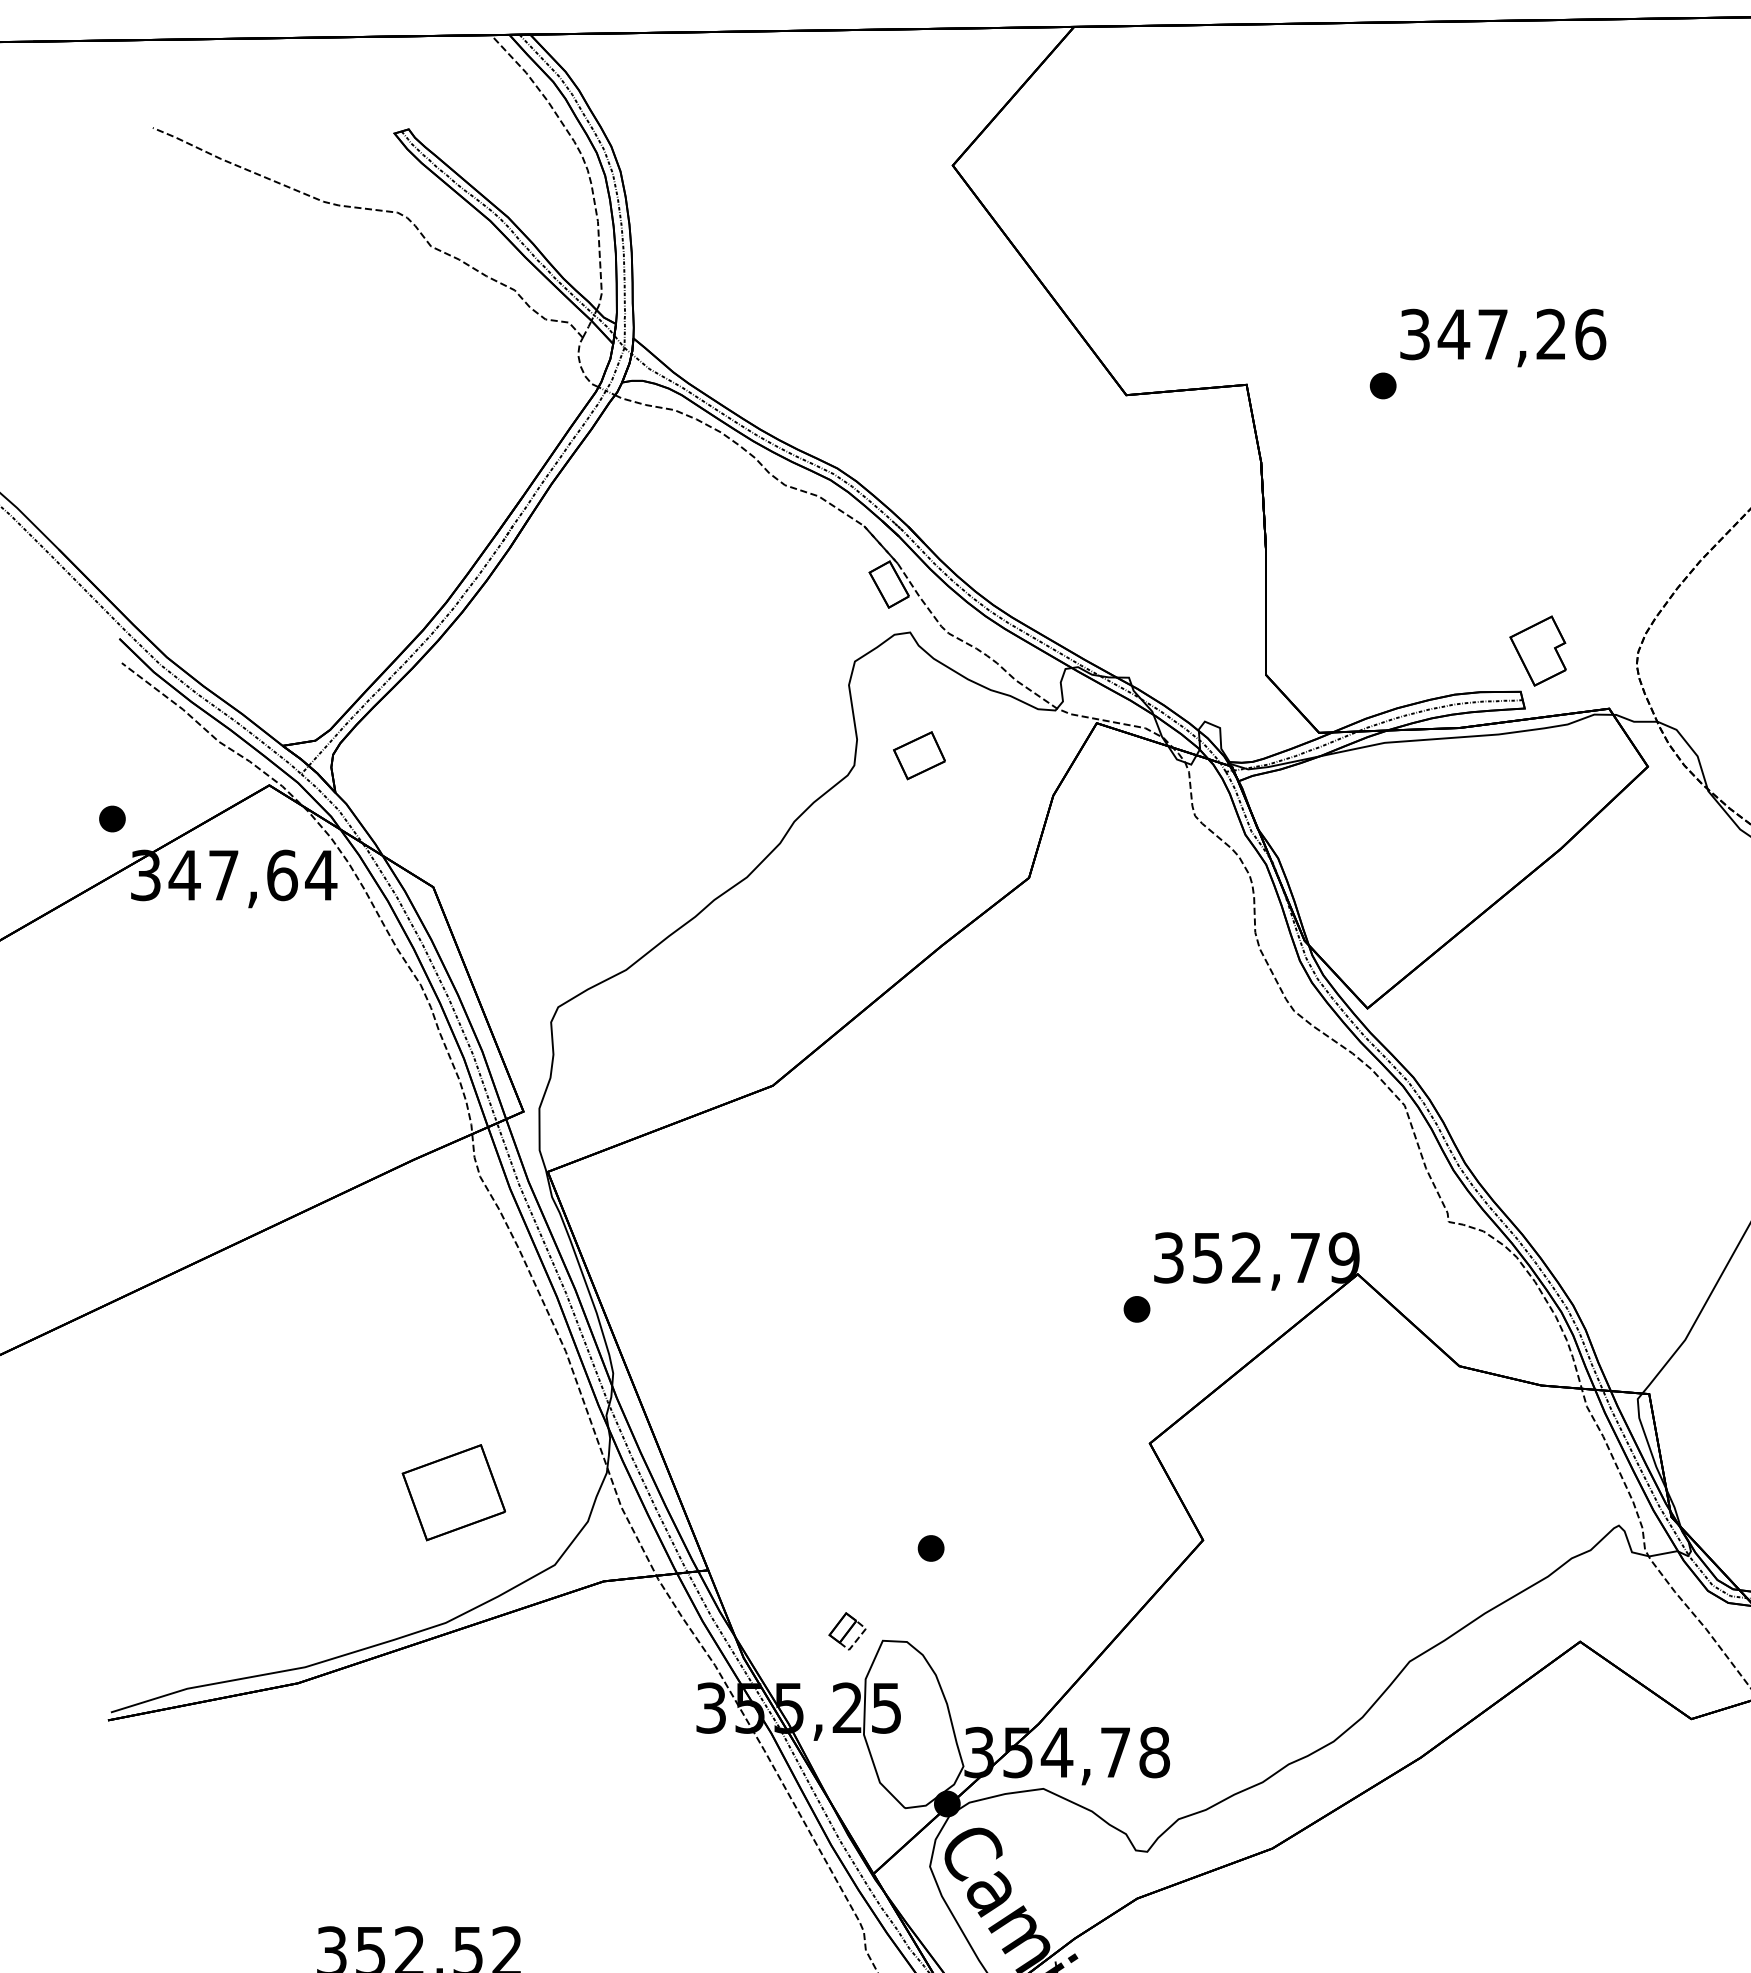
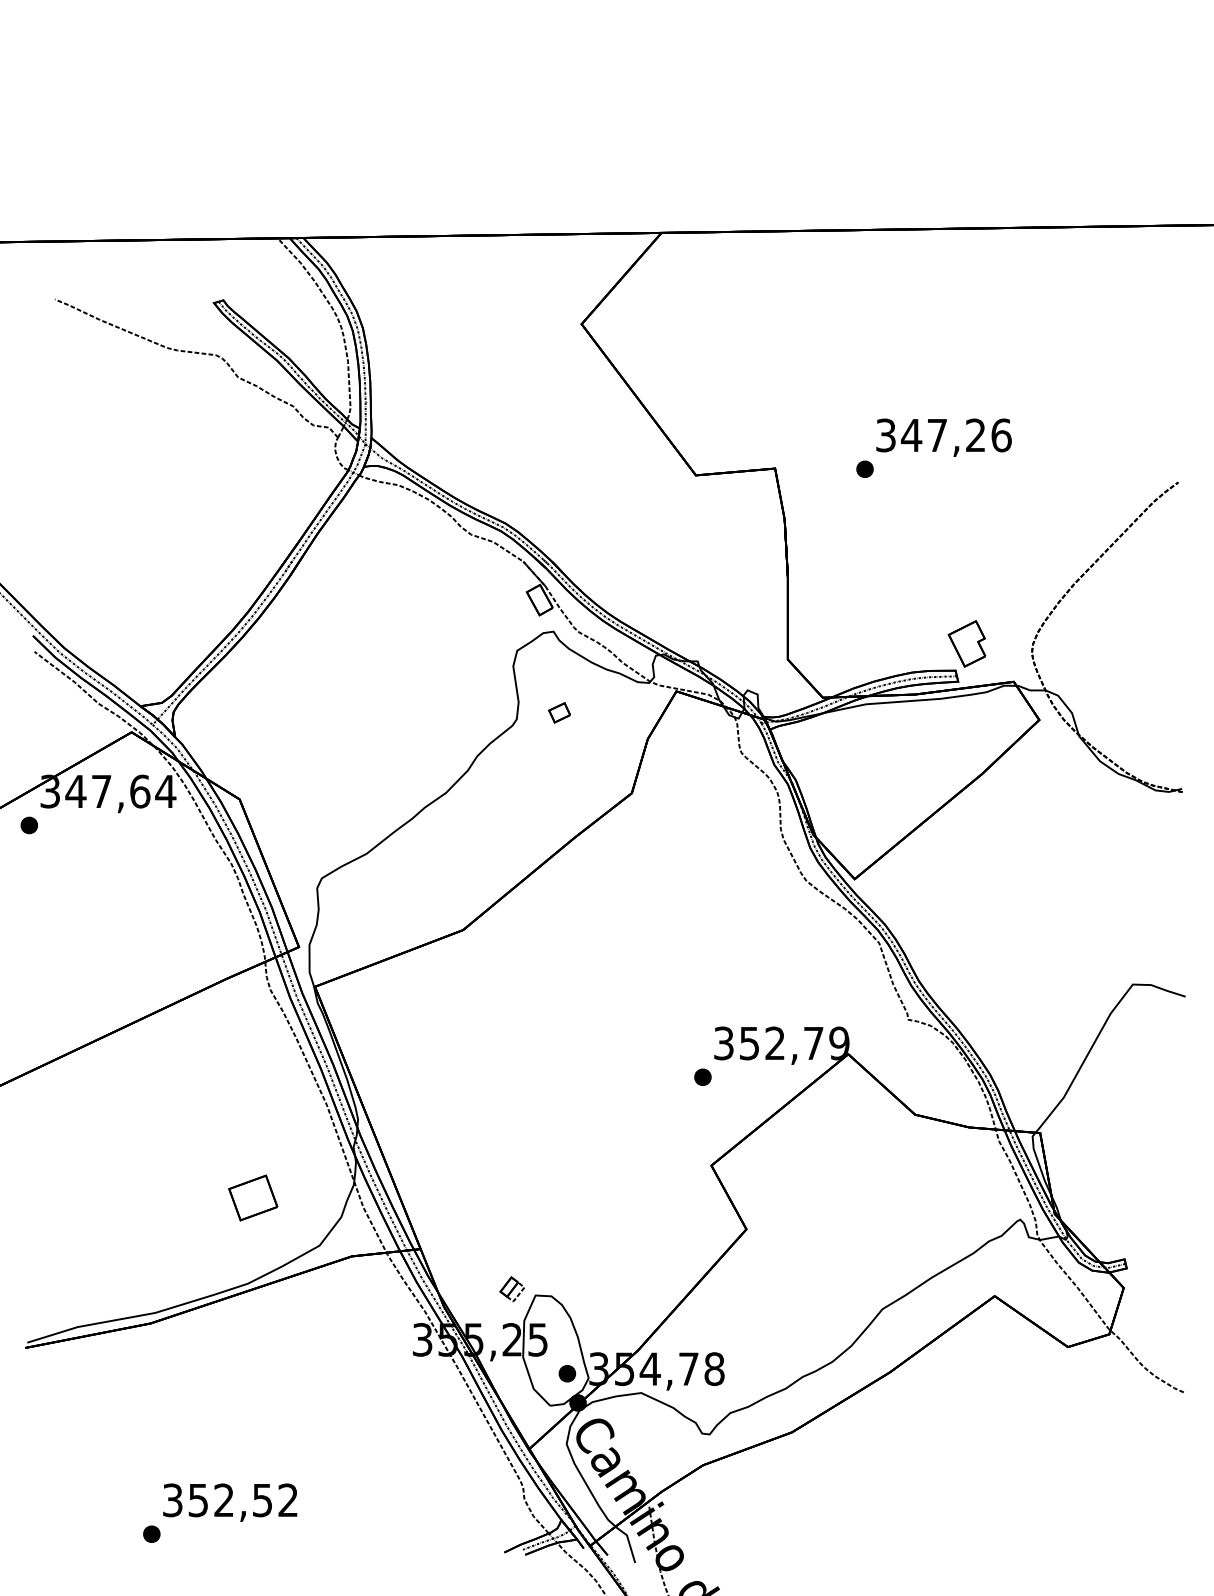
part: (919, 755) -> (559, 712), size x0.62
part: (111, 819) -> (28, 825), moved
part: (454, 1491) -> (253, 1197), size x0.71
part: (931, 1548) -> (567, 1373), moved

